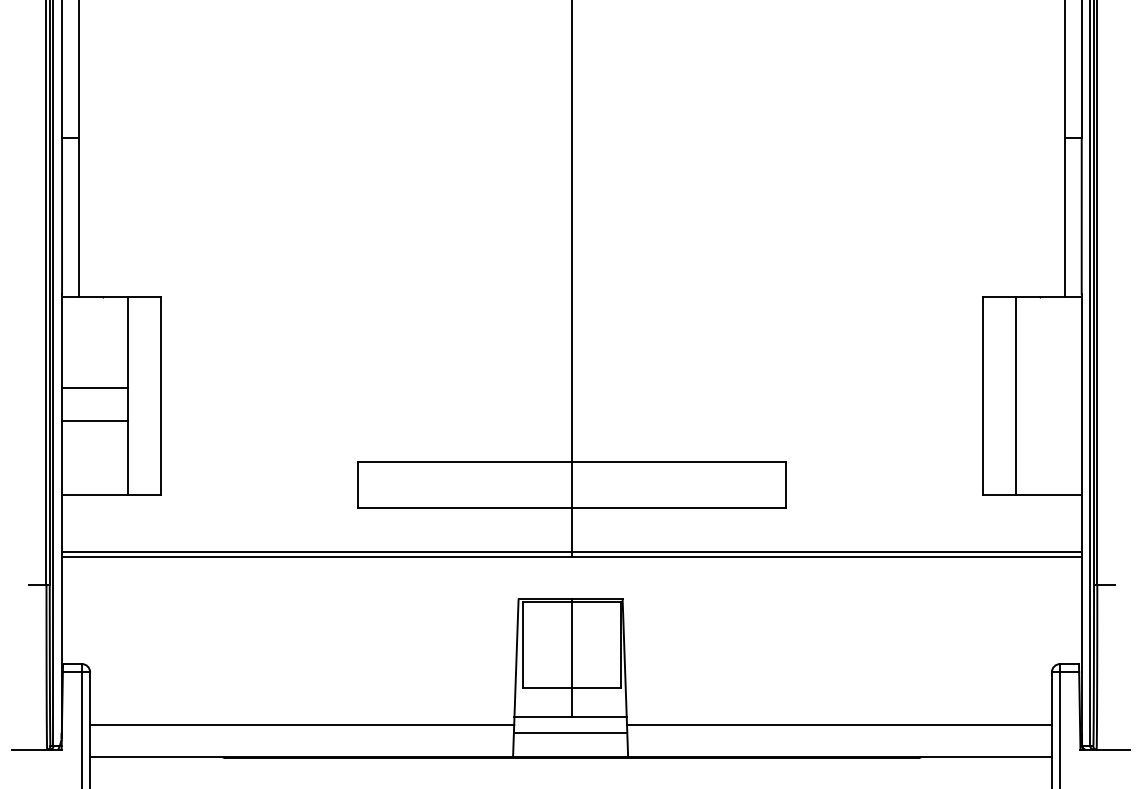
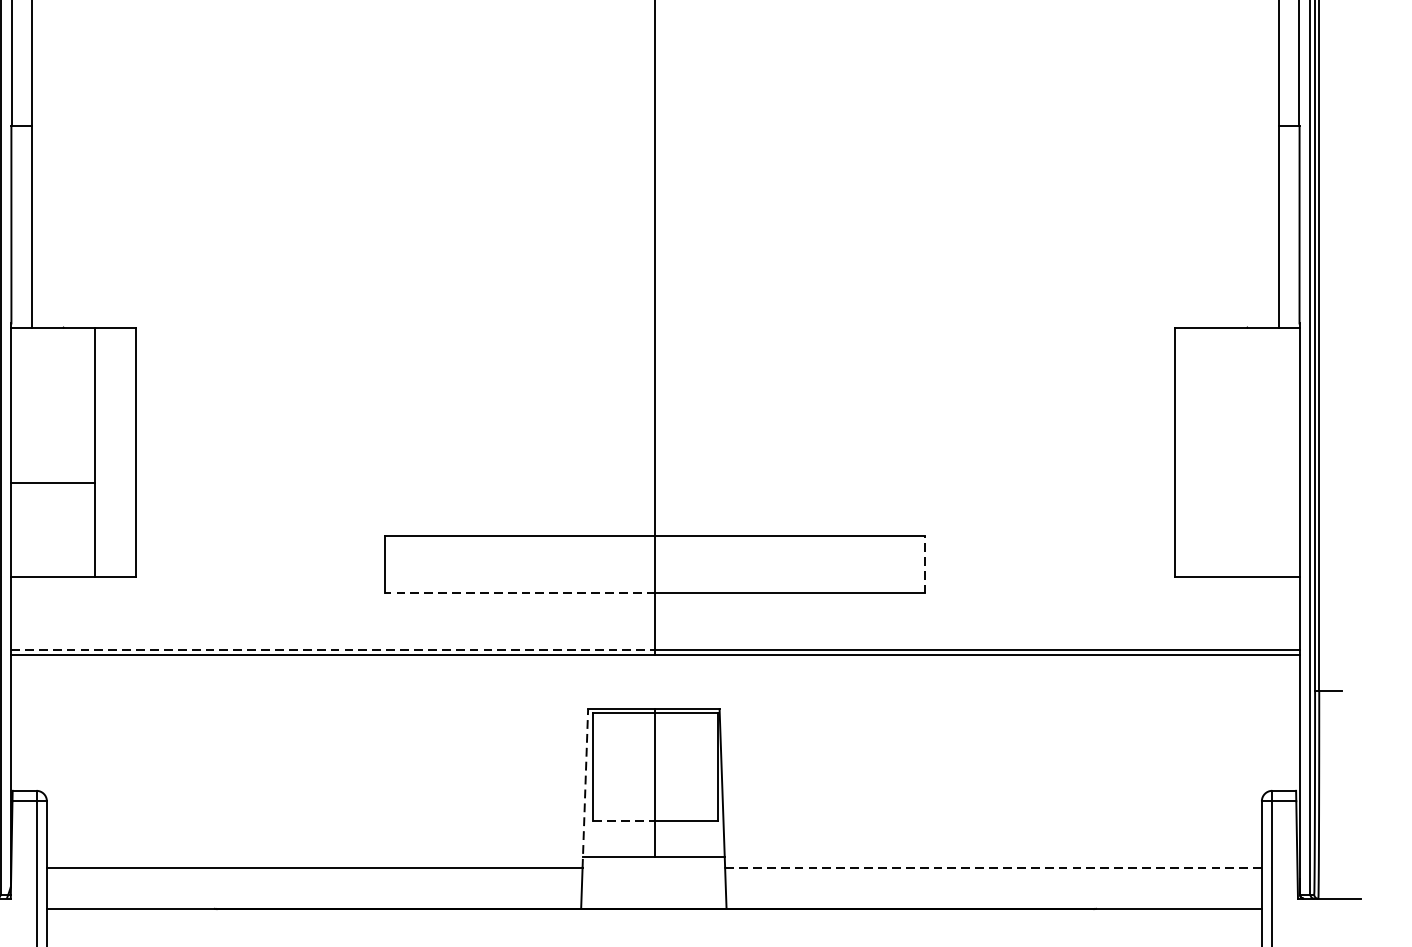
line: (94, 387) -> (52, 441), removed
line: (1015, 395) -> (1215, 451), removed
line: (785, 485) -> (925, 565), solid -> dashed
line: (465, 507) -> (521, 593), solid -> dashed
line: (317, 552) -> (334, 649), solid -> dashed
line: (516, 662) -> (585, 788), solid -> dashed
line: (547, 687) -> (624, 820), solid -> dashed
line: (839, 724) -> (993, 867), solid -> dashed
line: (570, 732) -> (653, 877), removed

